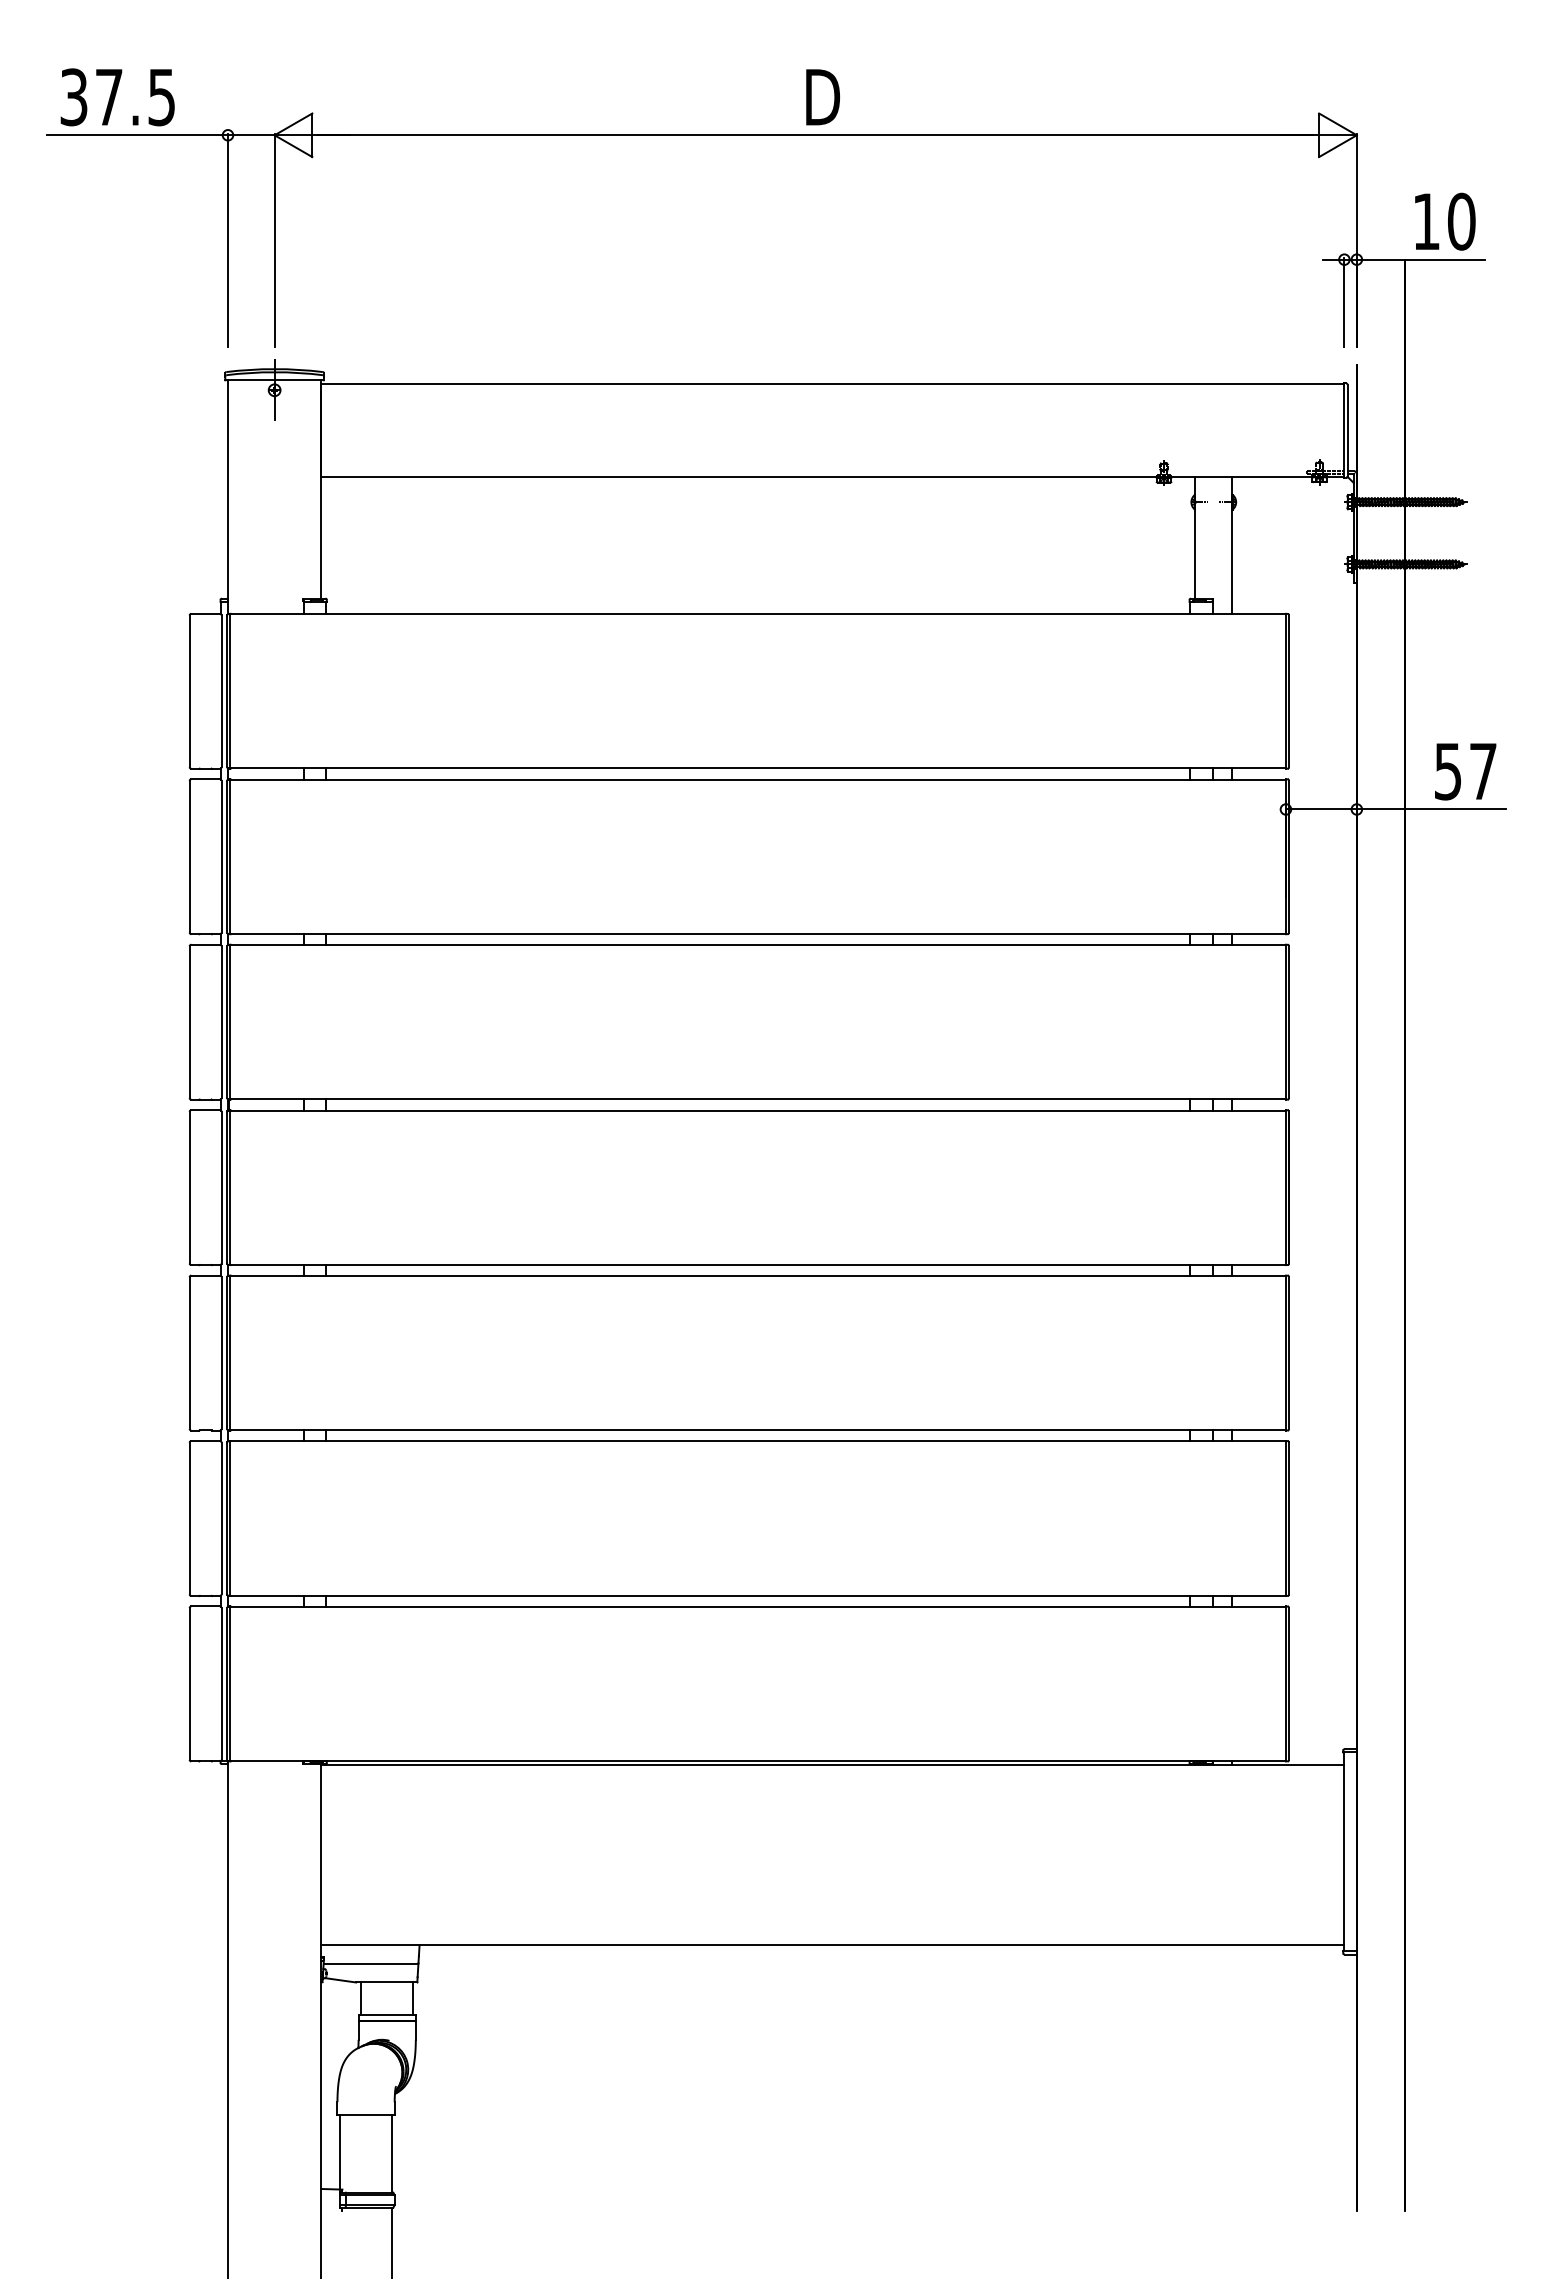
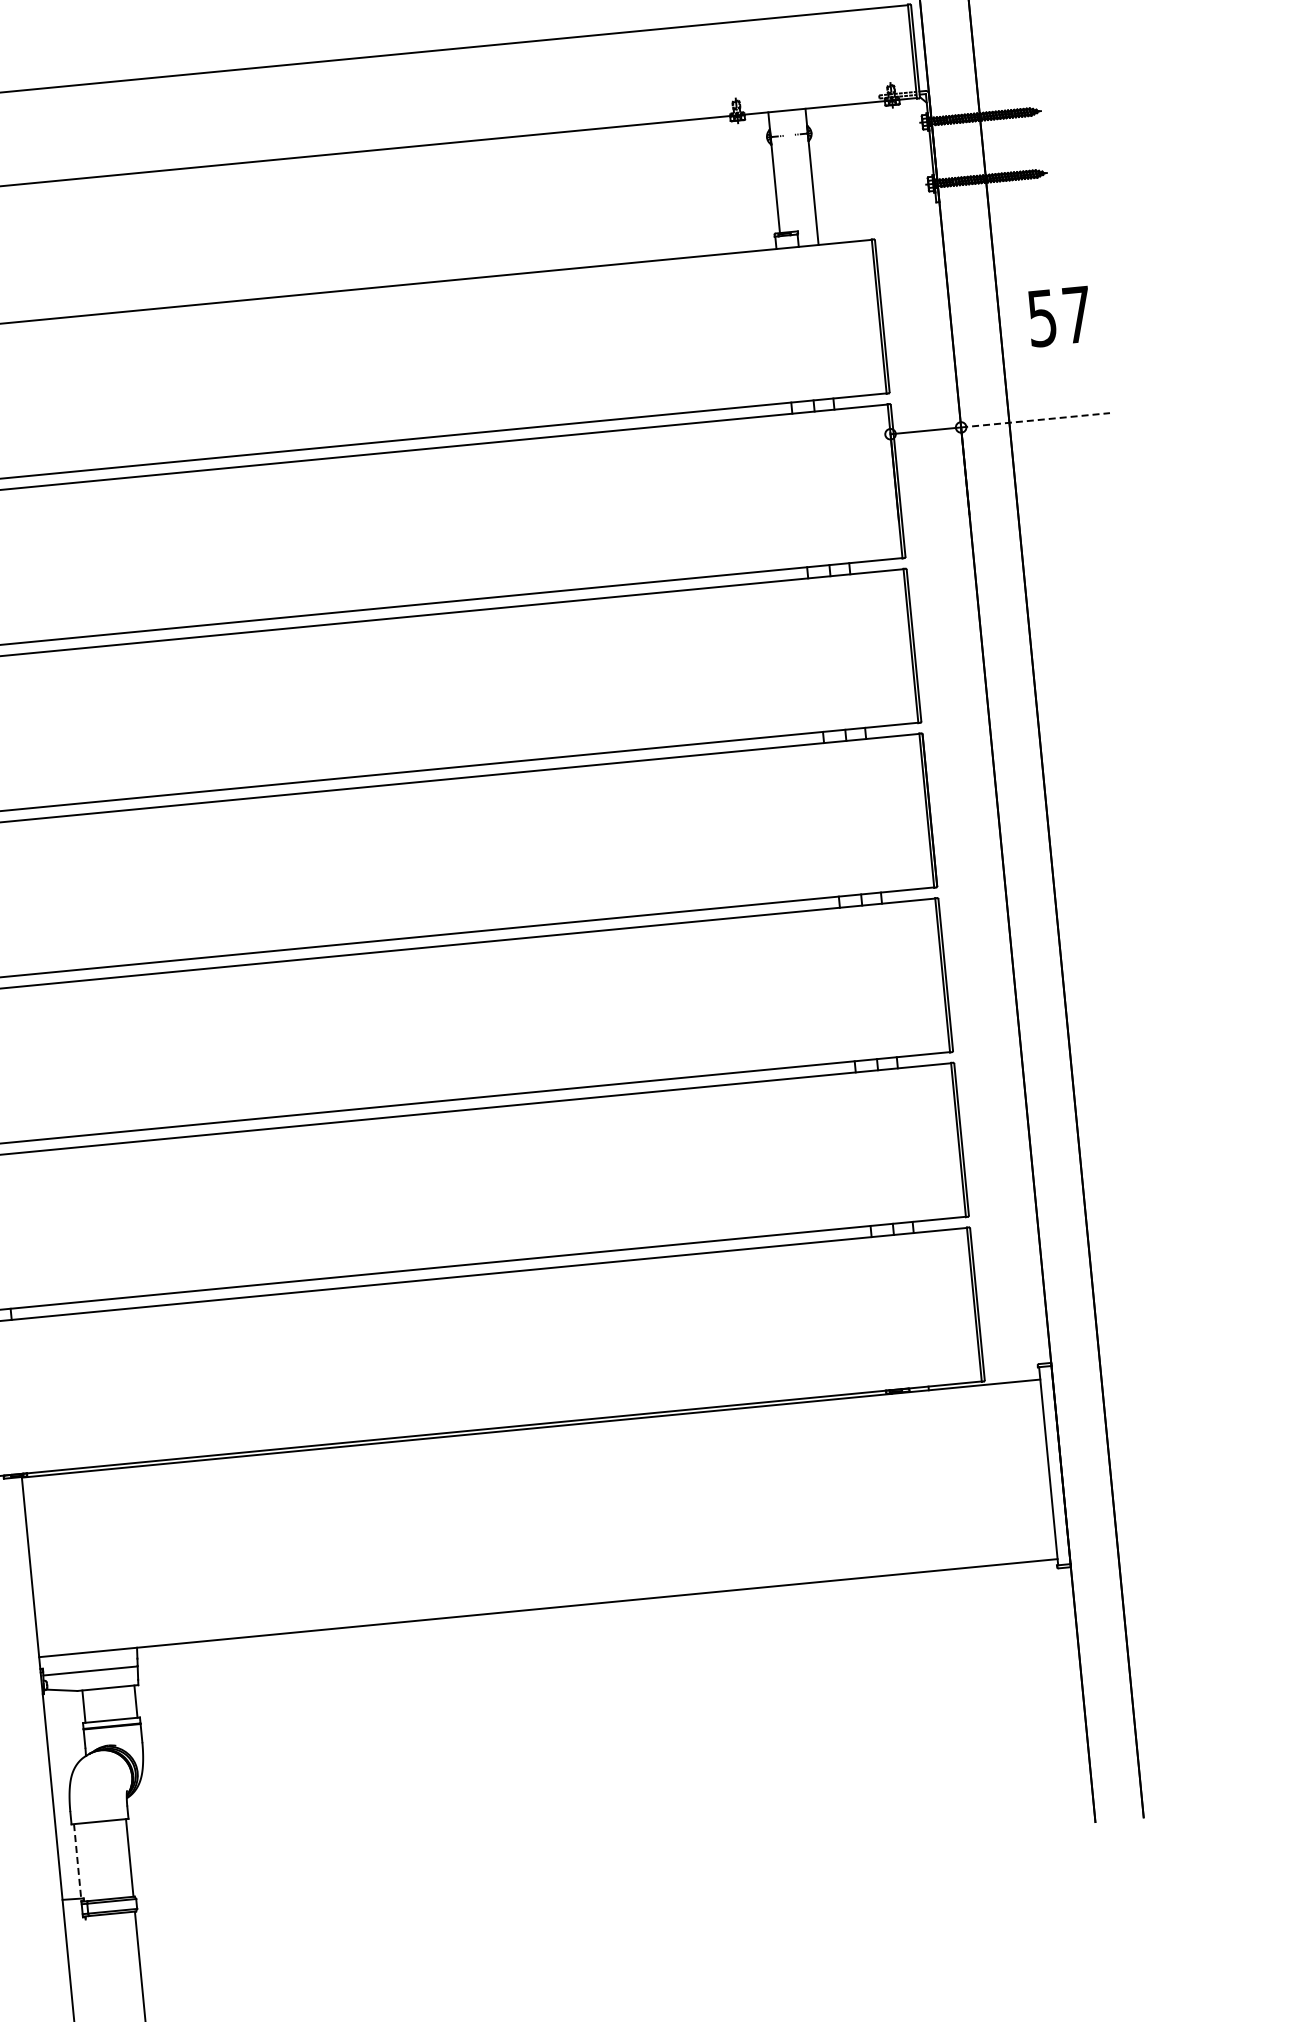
text: (1465, 771) -> (1059, 316), moved
line: (1431, 809) -> (1035, 420), solid -> dashed
line: (339, 2152) -> (77, 1861), solid -> dashed

